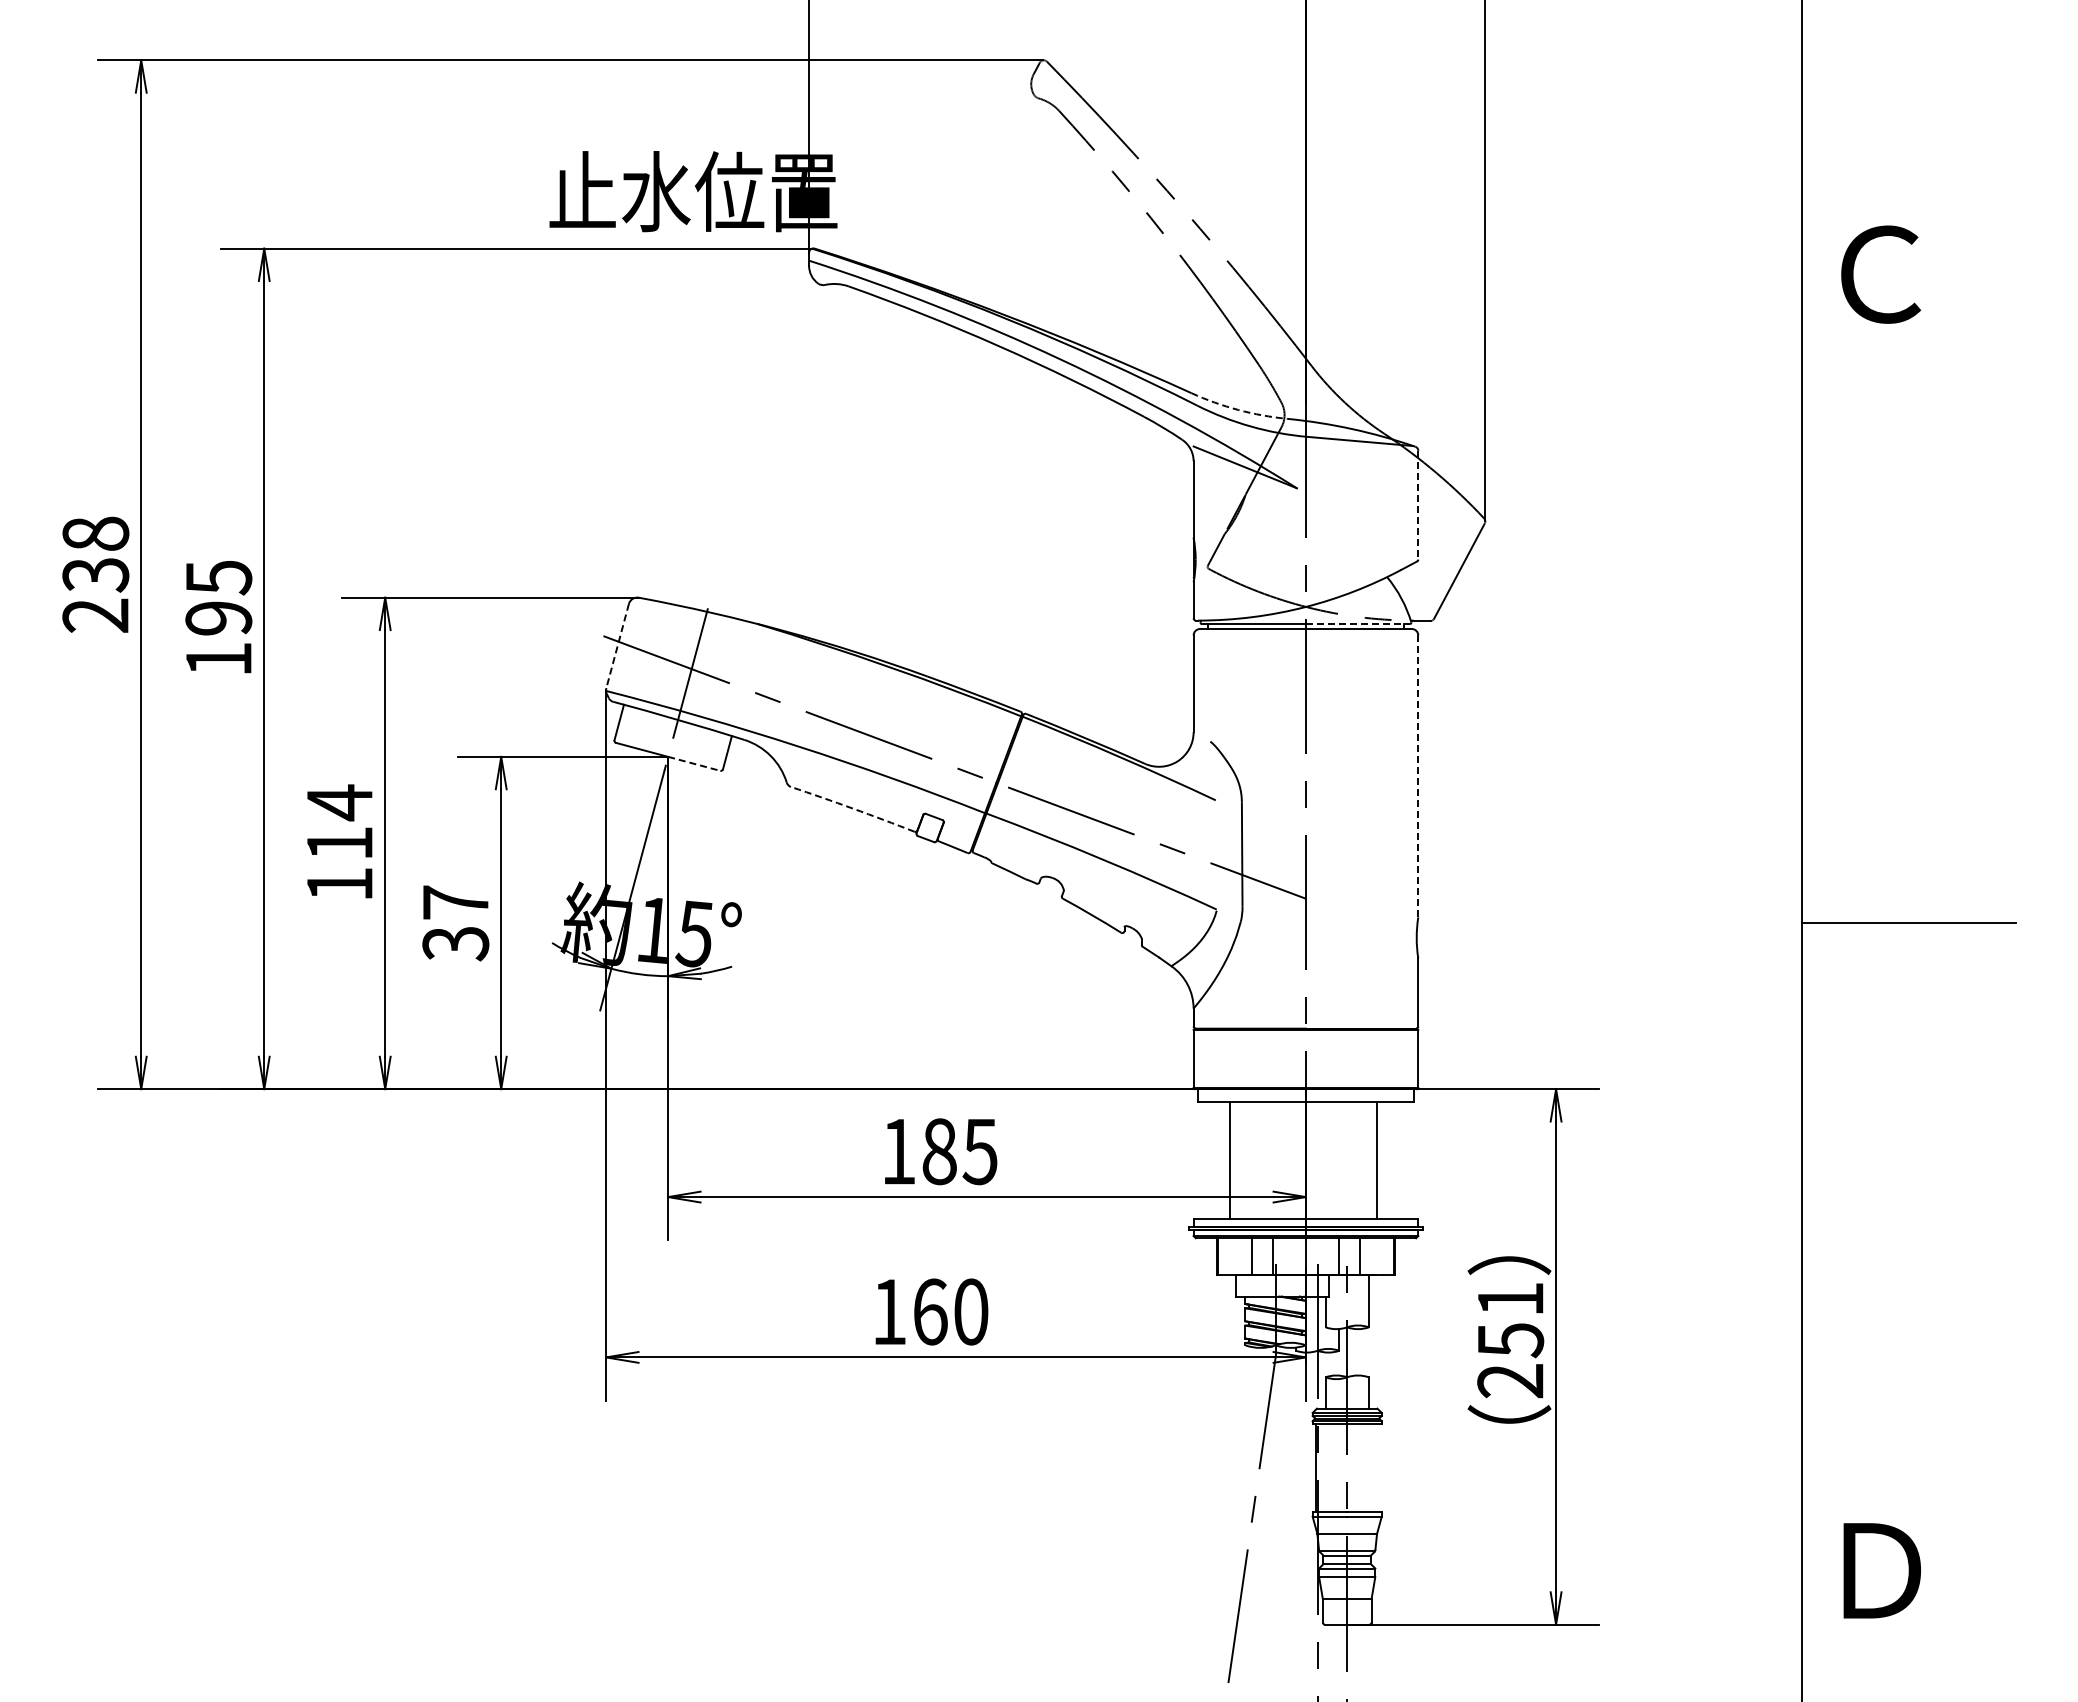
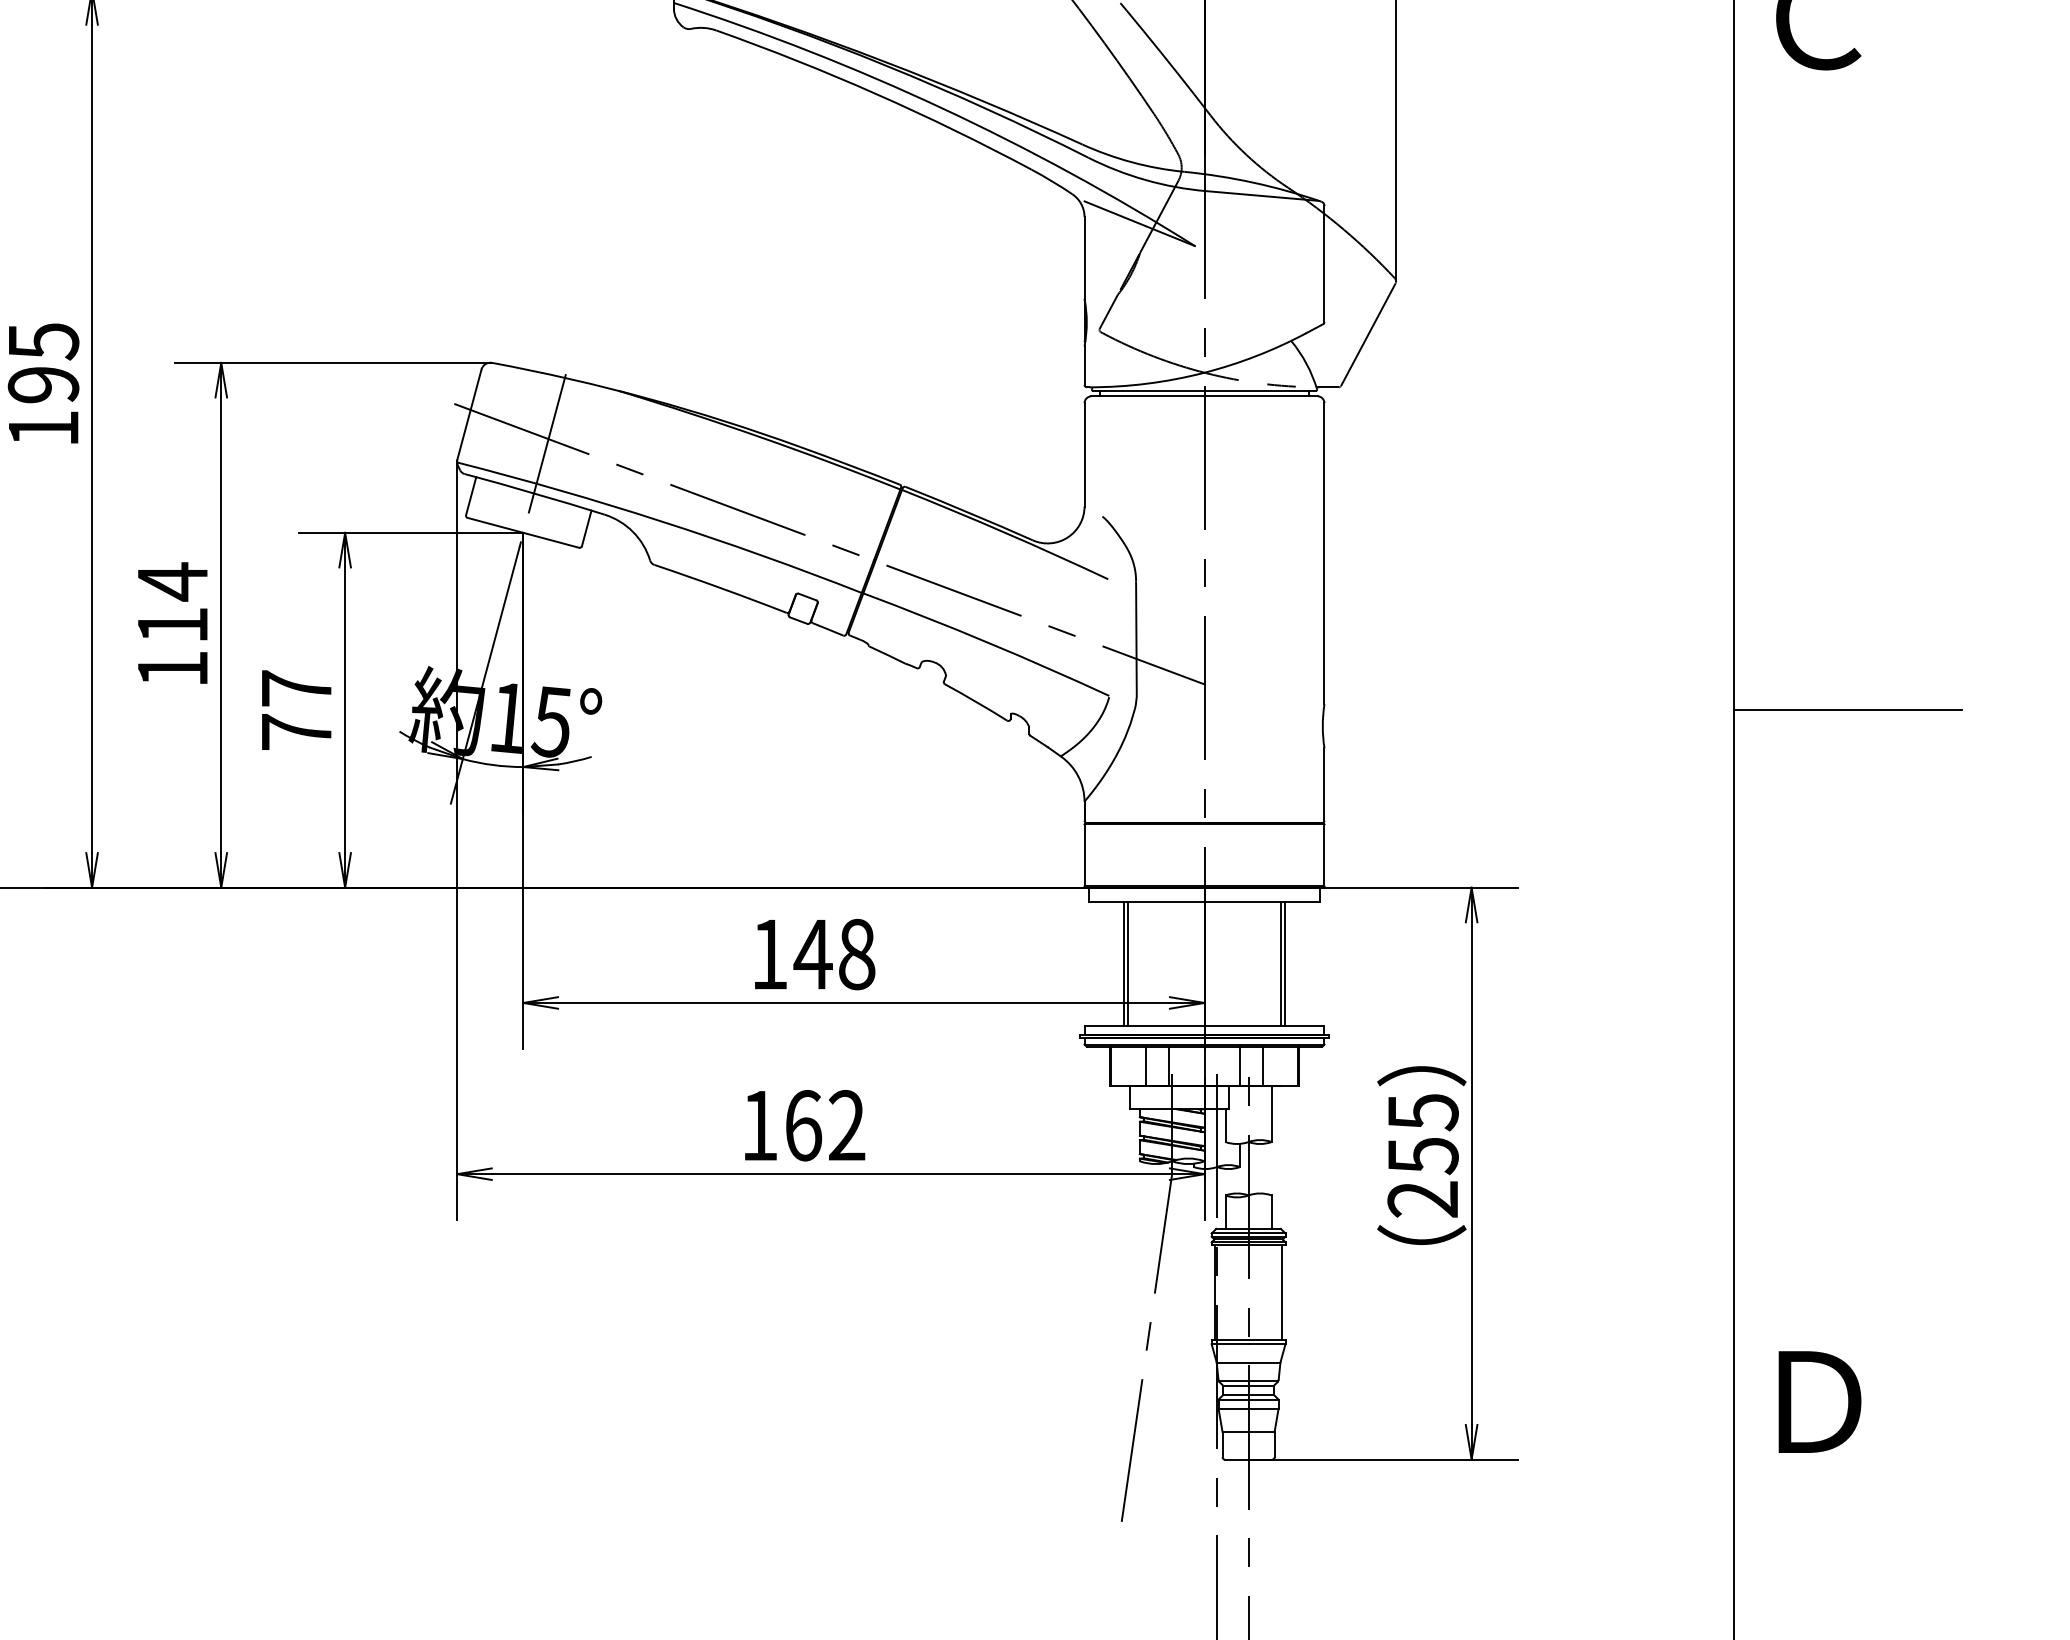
arc: (1238, 409) -> (1132, 161), dashed -> solid
line: (1418, 505) -> (1324, 264), dashed -> solid
line: (1358, 624) -> (1260, 391), dashed -> solid
line: (617, 646) -> (469, 414), dashed -> solid
line: (694, 763) -> (551, 539), dashed -> solid
line: (1418, 776) -> (1324, 553), dashed -> solid
arc: (853, 808) -> (721, 587), dashed -> solid
text: (455, 943) -> (296, 732), 37 -> 77
text: (959, 1151) -> (834, 954), 185 -> 148
line: (1234, 1160) -> (1128, 963), added
line: (1381, 1160) -> (1285, 963), added
text: (1511, 1299) -> (1424, 1112), 251 -> 255
text: (971, 1311) -> (847, 1125), 160 -> 162
line: (1378, 1467) -> (1281, 1291), added

